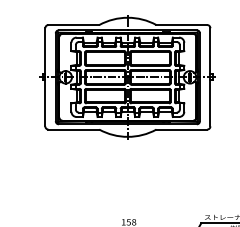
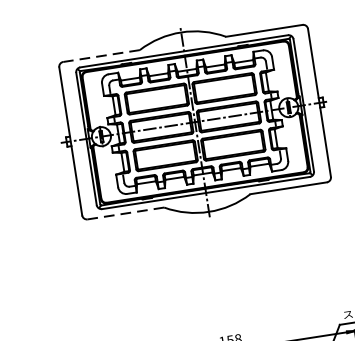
line: (73, 25) -> (101, 56), solid -> dashed
line: (73, 129) -> (125, 213), solid -> dashed

